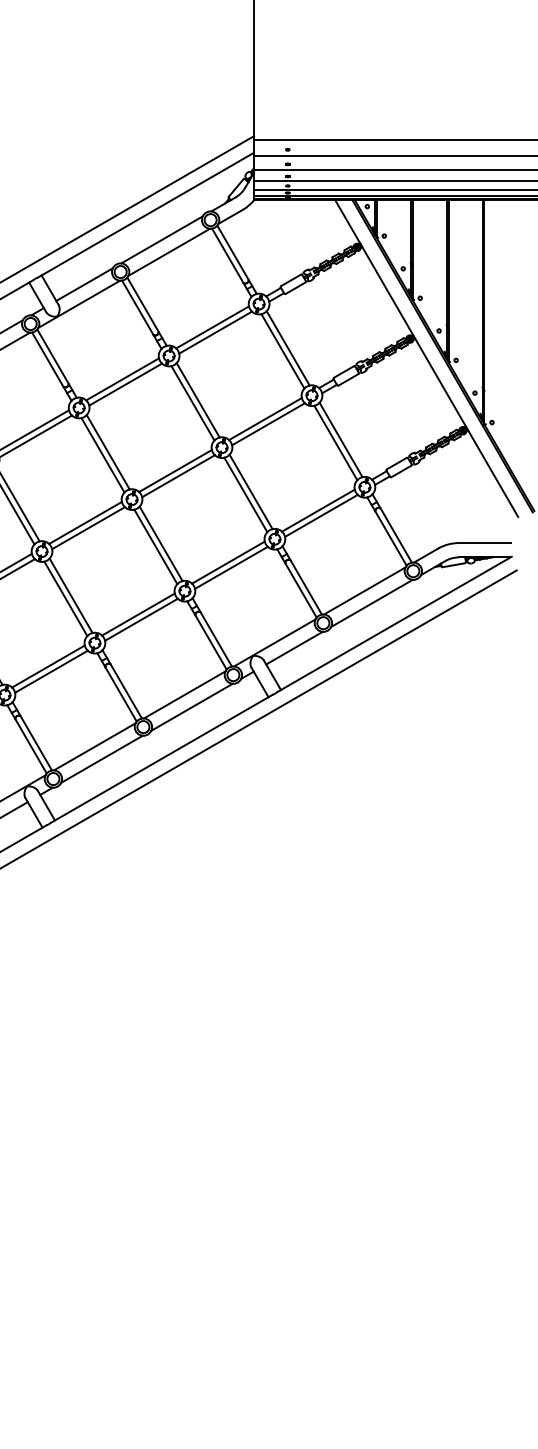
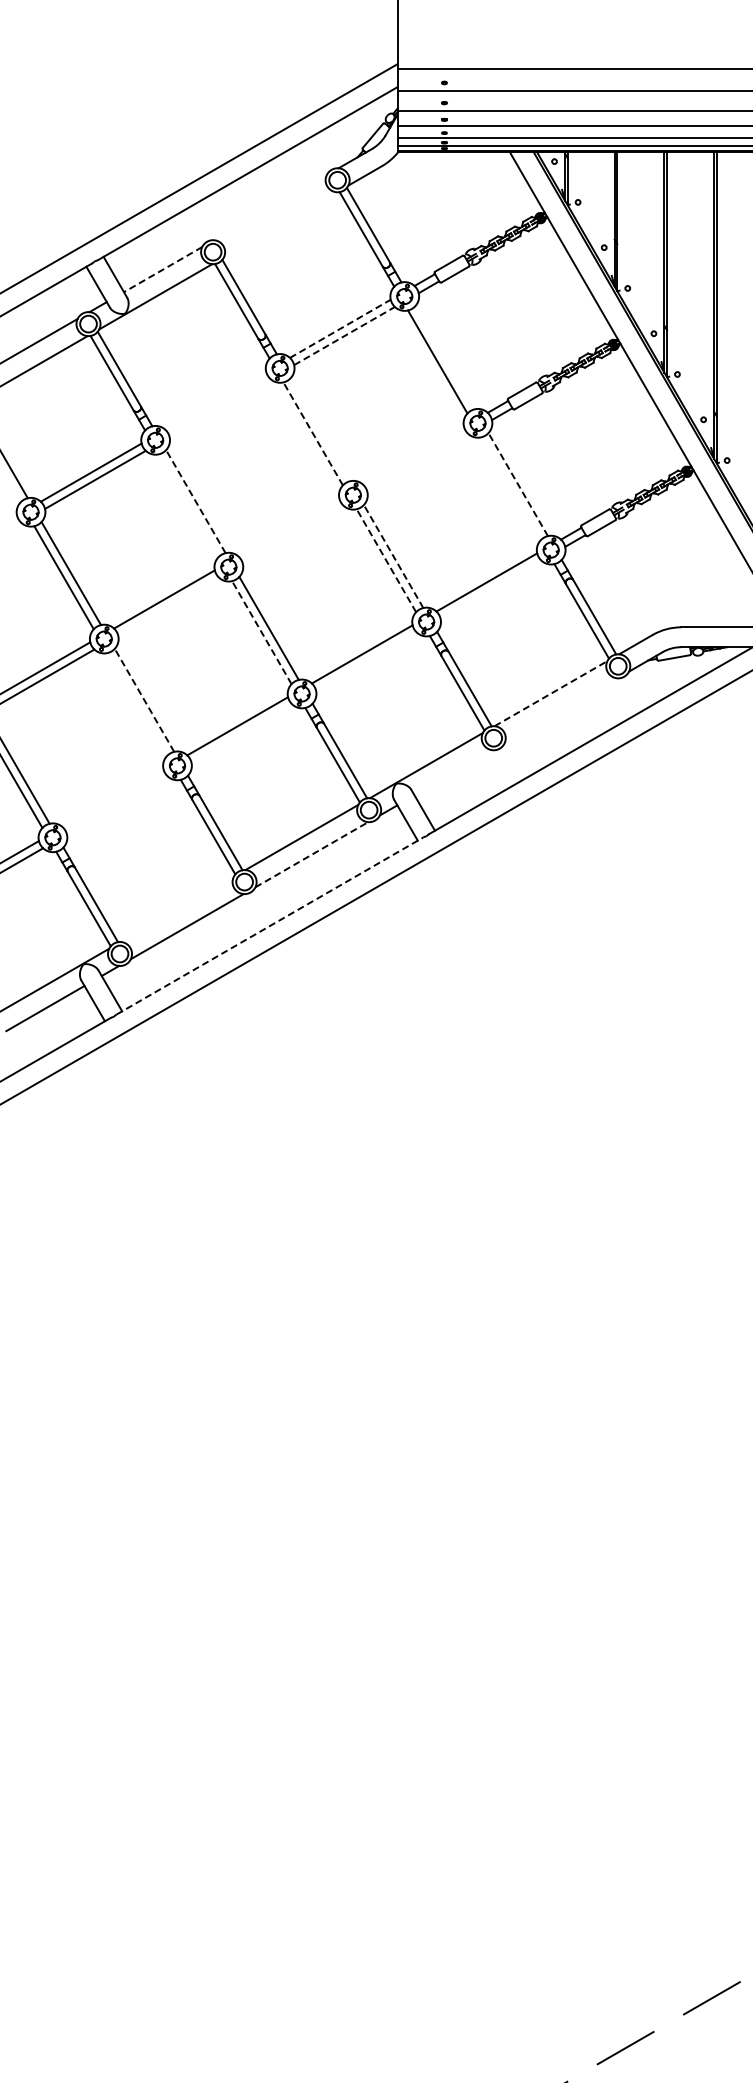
line: (162, 239) -> (270, 207), removed
line: (168, 252) -> (279, 224), removed
line: (84, 284) -> (162, 269), solid -> dashed
line: (212, 327) -> (340, 328), solid -> dashed
line: (215, 332) -> (344, 335), solid -> dashed
line: (287, 348) -> (444, 357), removed
line: (122, 379) -> (215, 400), removed
line: (125, 384) -> (219, 407), removed
line: (198, 400) -> (320, 429), removed
line: (192, 403) -> (312, 433), solid -> dashed
line: (265, 418) -> (413, 455), removed
line: (268, 423) -> (417, 462), removed
line: (340, 439) -> (517, 484), solid -> dashed
line: (335, 442) -> (510, 488), removed
line: (107, 452) -> (195, 501), solid -> dashed
line: (102, 455) -> (188, 505), removed
line: (175, 470) -> (288, 527), removed
line: (178, 476) -> (292, 534), removed
line: (250, 491) -> (393, 556), solid -> dashed
line: (245, 494) -> (386, 560), solid -> dashed
line: (321, 515) -> (490, 589), removed
line: (88, 528) -> (168, 606), removed
line: (155, 546) -> (261, 632), solid -> dashed
line: (231, 567) -> (366, 661), removed
line: (365, 590) -> (551, 693), solid -> dashed
line: (71, 595) -> (144, 699), solid -> dashed
line: (65, 598) -> (136, 704), removed
line: (371, 603) -> (560, 710), removed
line: (141, 619) -> (241, 733), removed
line: (294, 647) -> (453, 772), removed
line: (47, 666) -> (112, 798), removed
line: (50, 671) -> (116, 805), removed
line: (192, 707) -> (312, 854), solid -> dashed
line: (94, 746) -> (176, 908), removed
line: (162, 758) -> (270, 925), solid -> dashed

